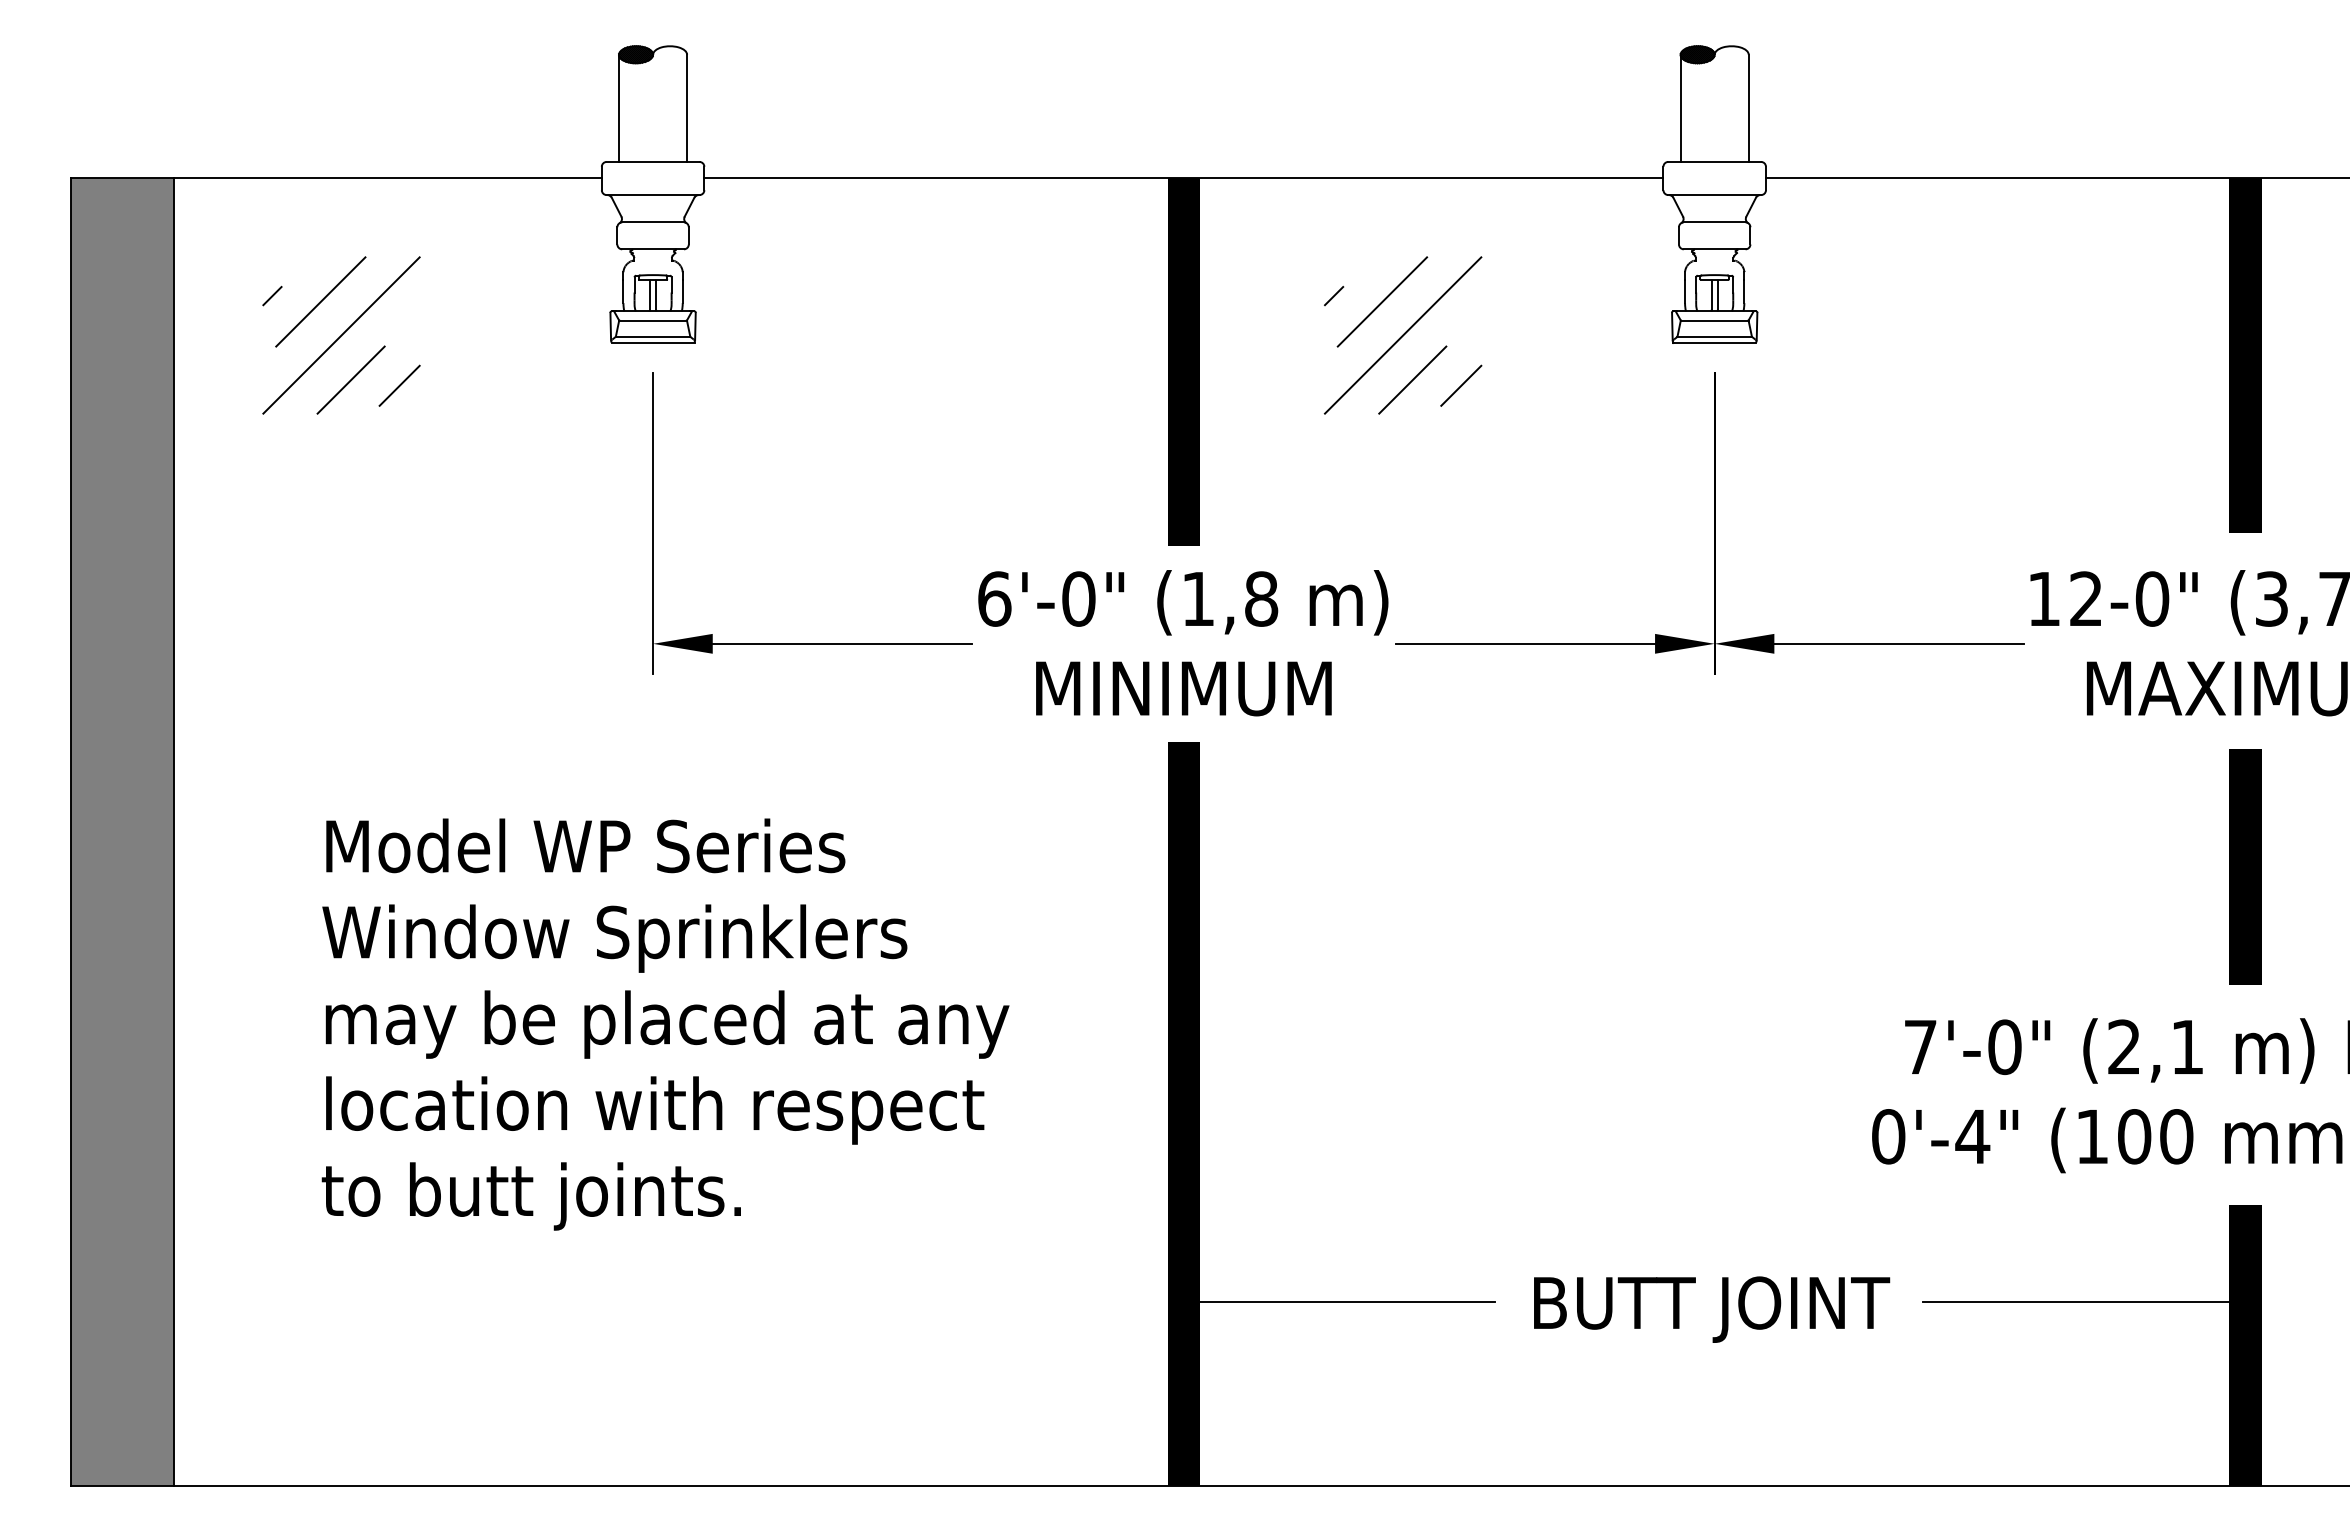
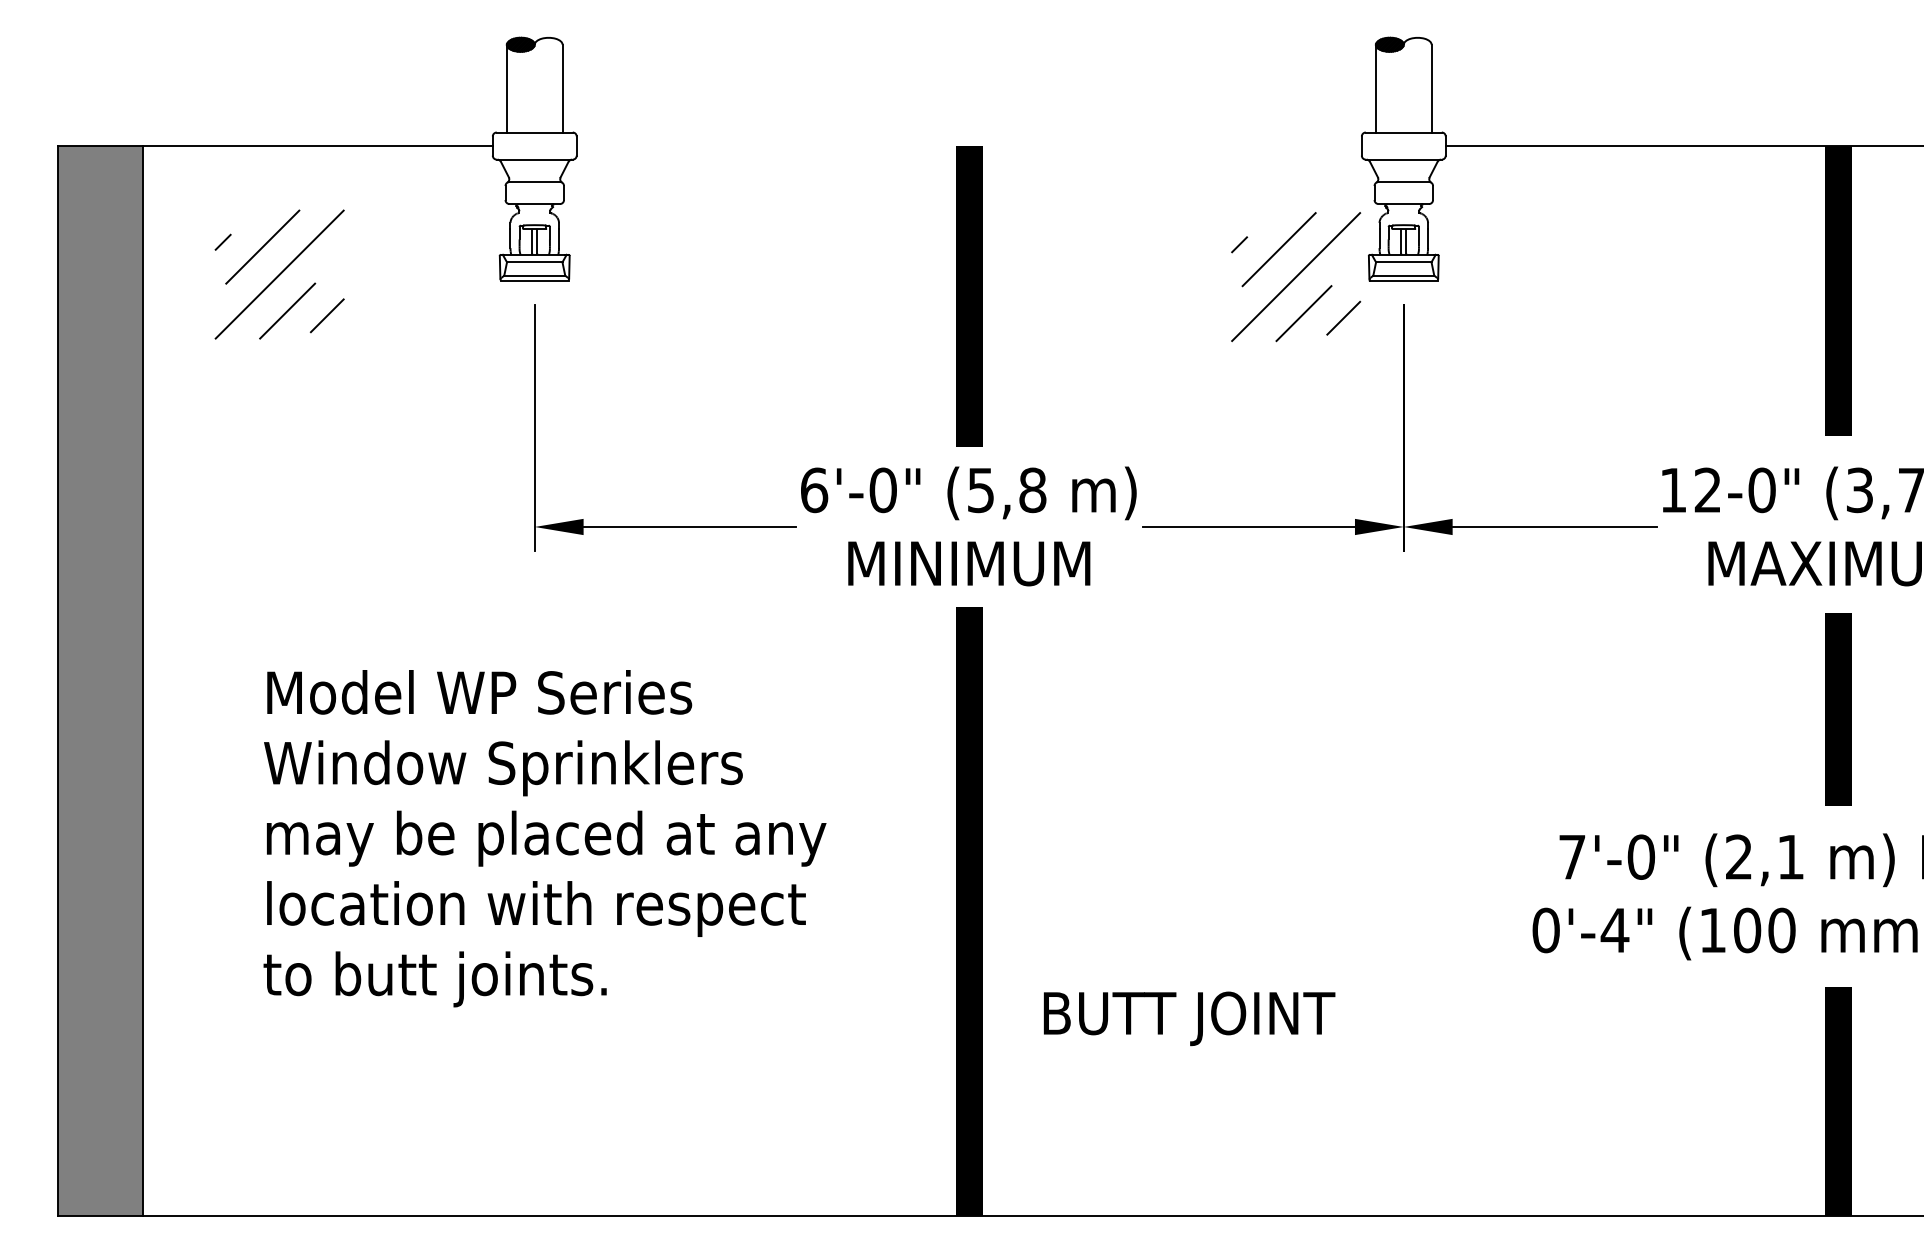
line: (1183, 178) -> (968, 146), removed
part: (1402, 335) -> (1295, 277), moved
text: (1197, 599) -> (980, 490), (1,8 -> (5,8
line: (1347, 1302) -> (1103, 1066), removed
line: (2075, 1302) -> (1699, 1066), removed
text: (1712, 1309) -> (1189, 1018), moved

